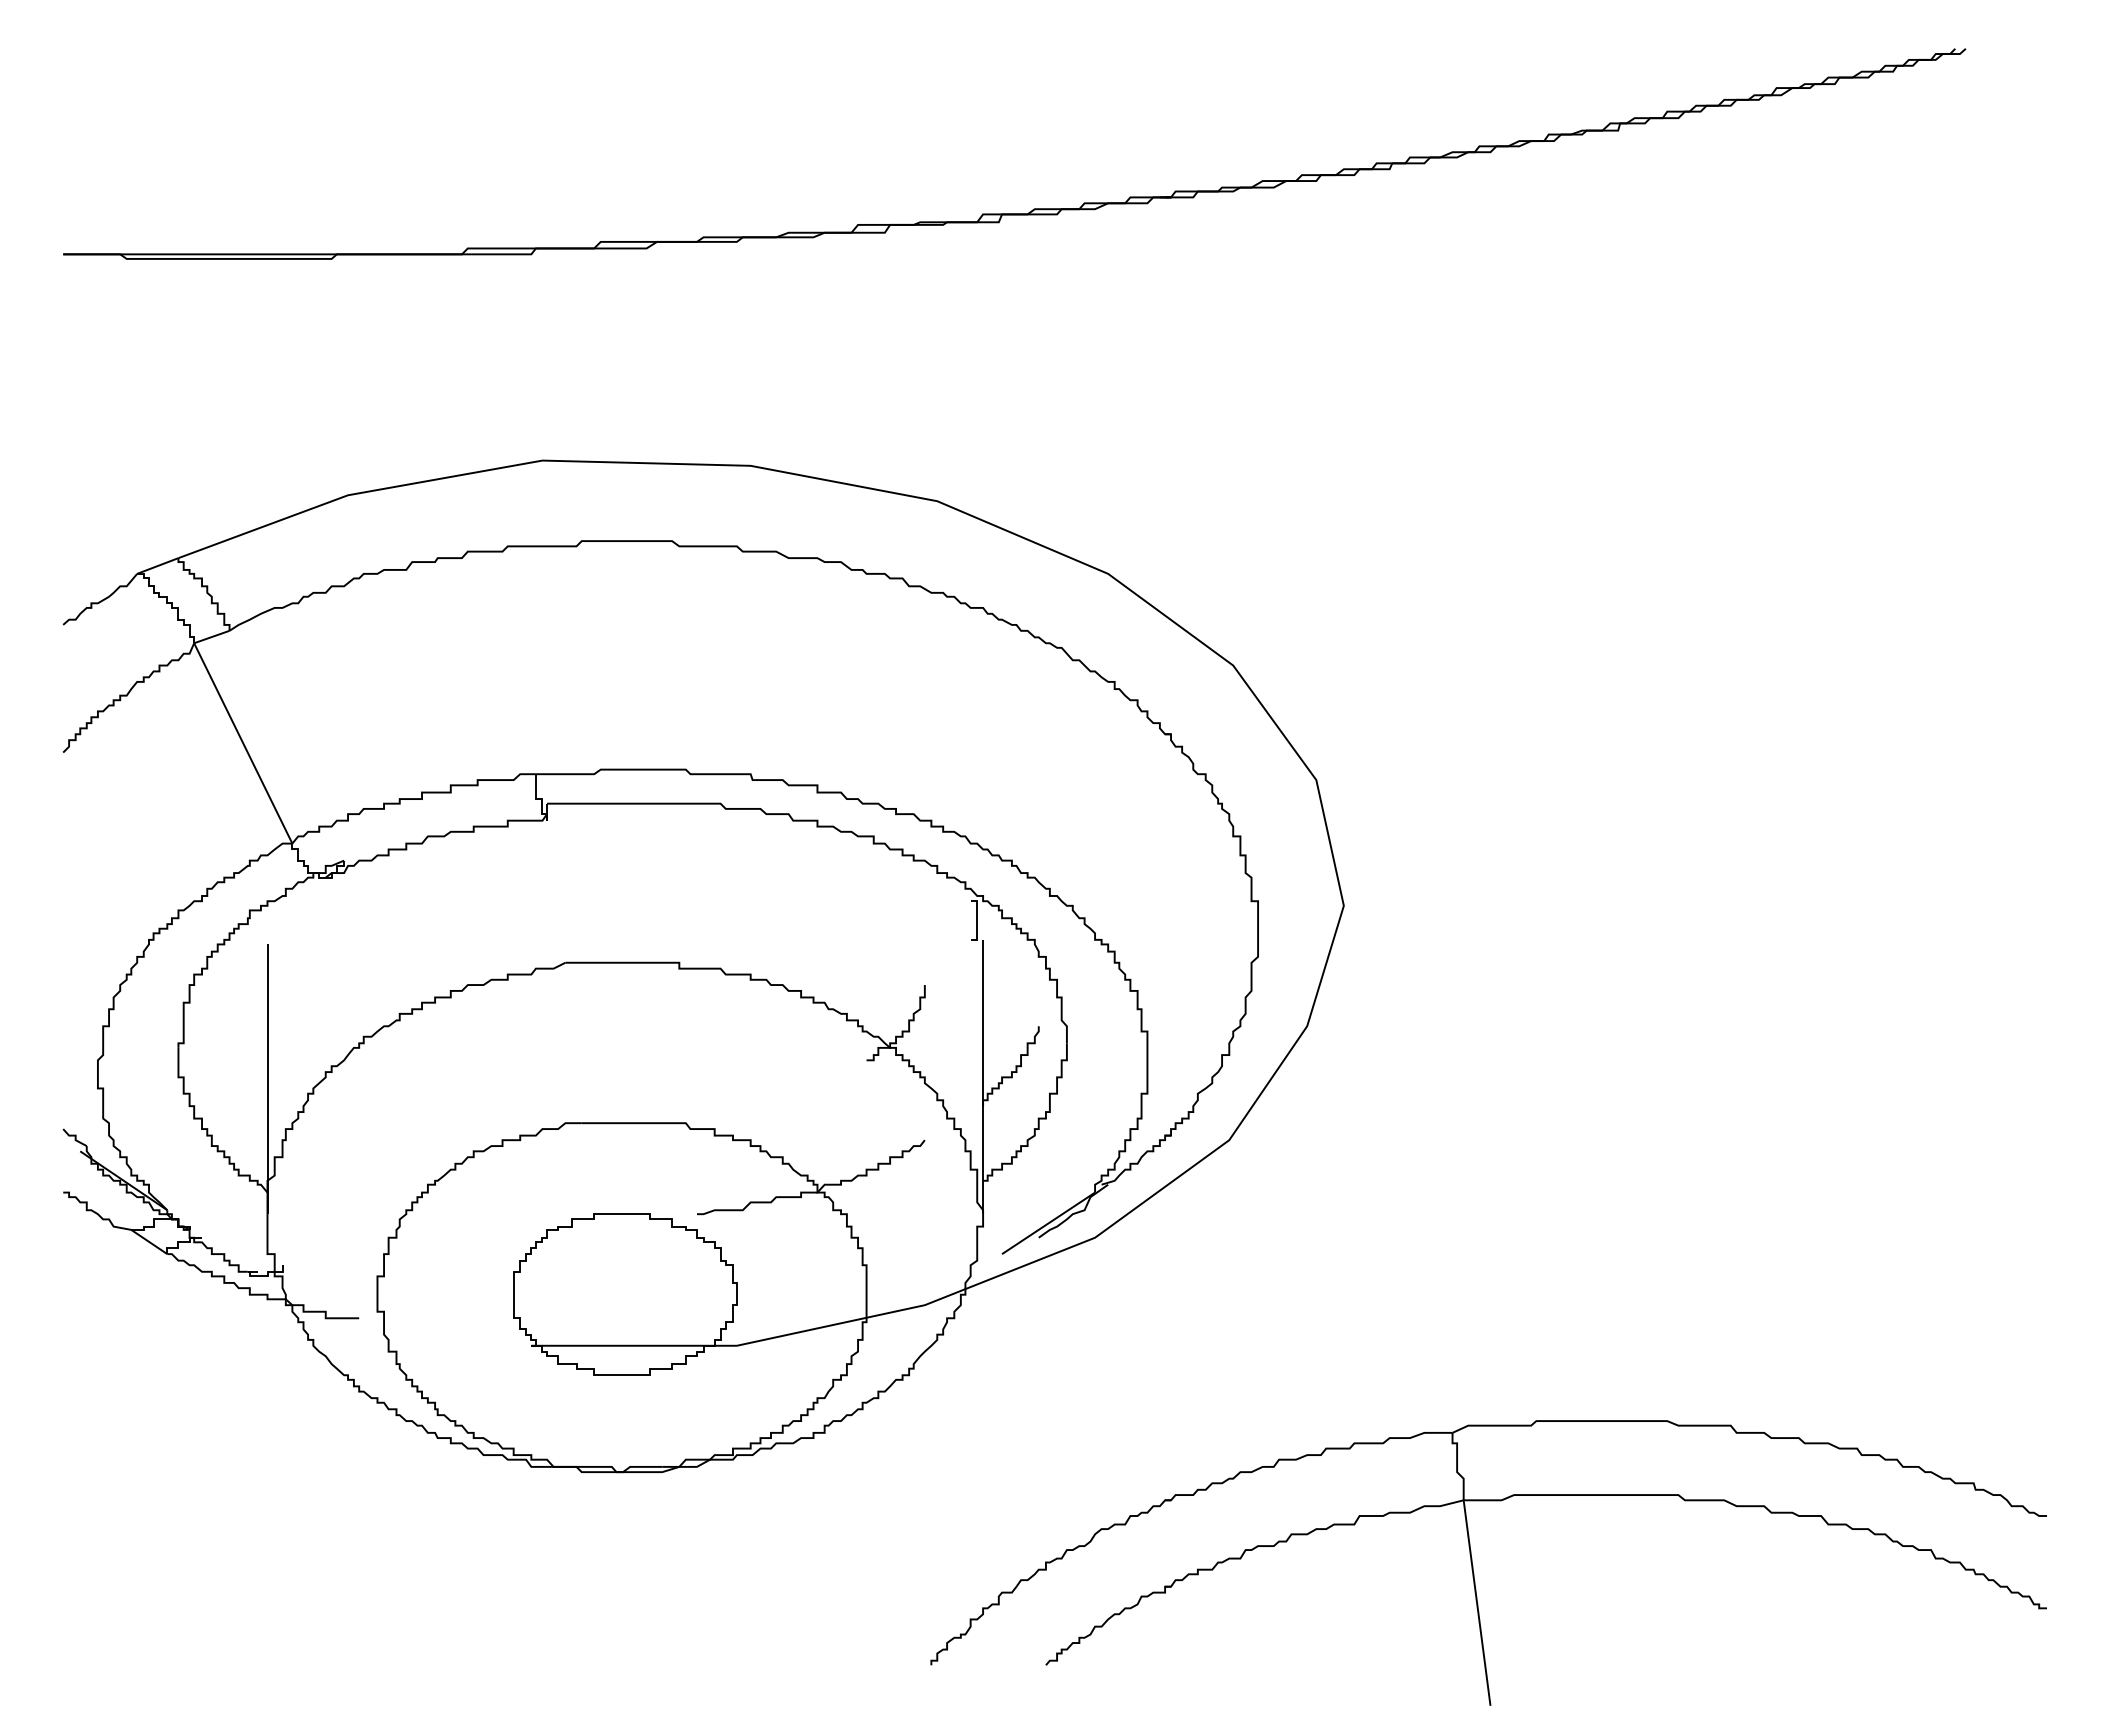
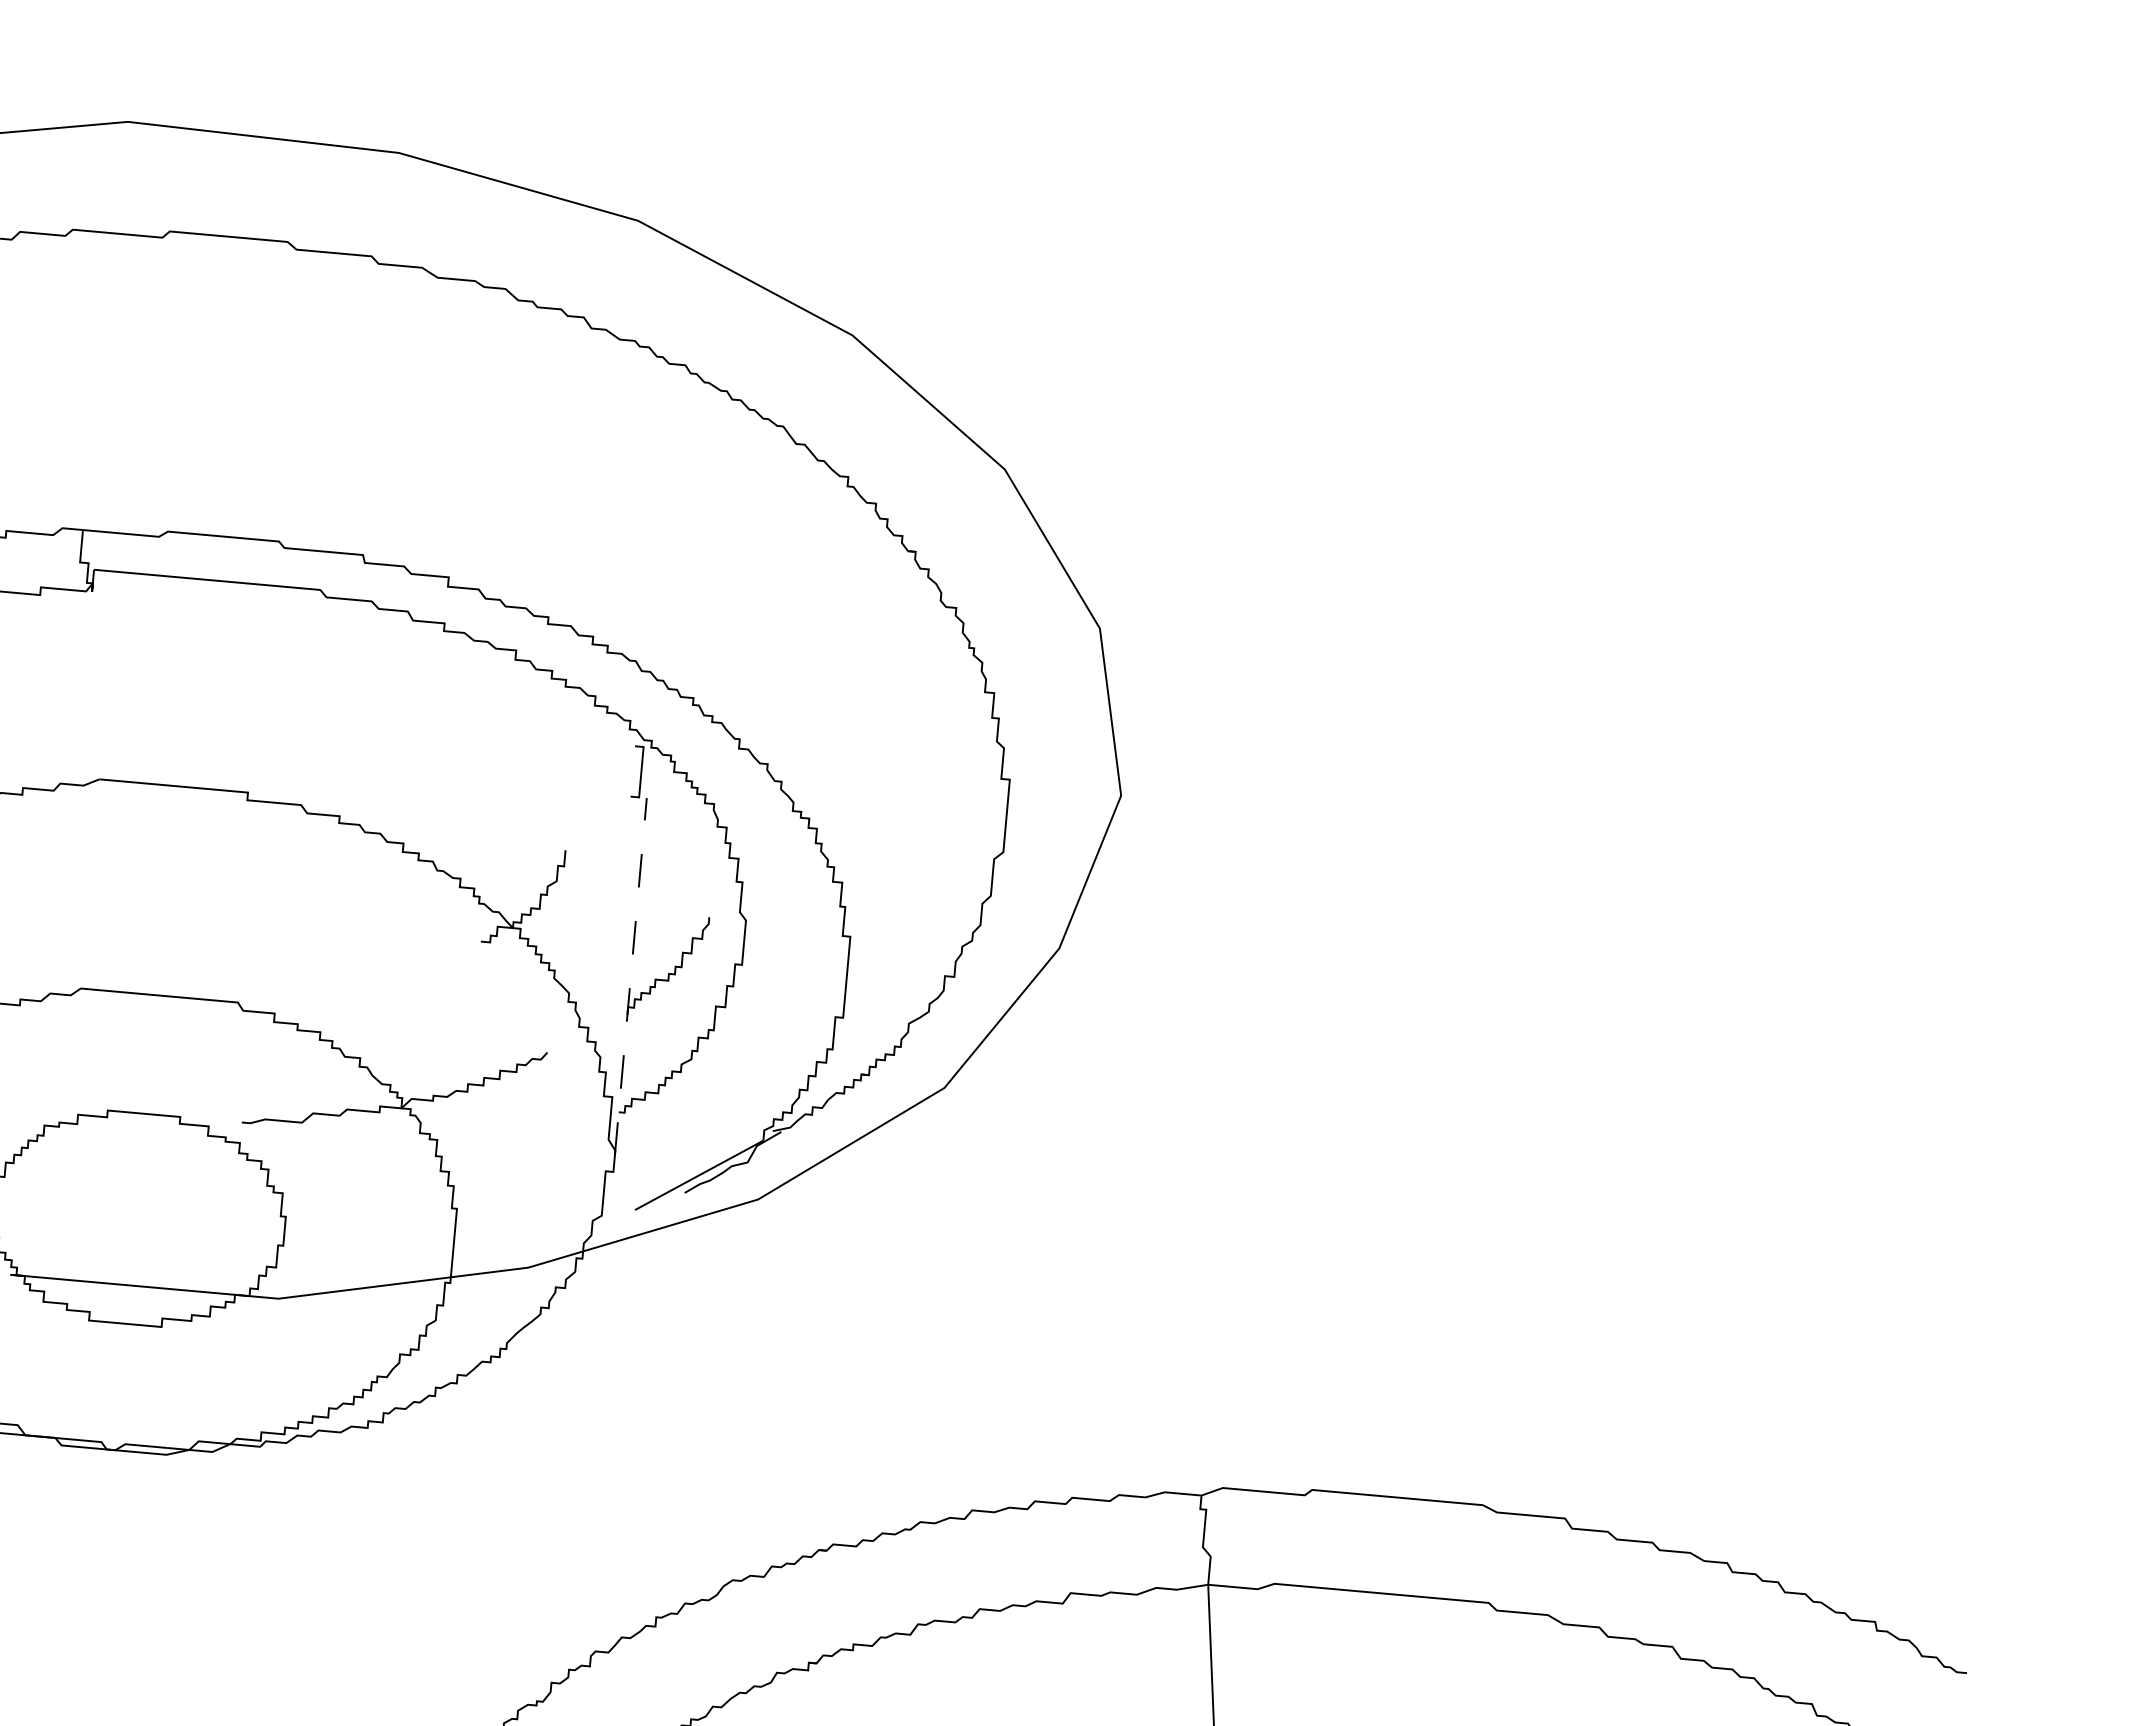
line: (983, 1076) -> (631, 976), solid -> dashed

